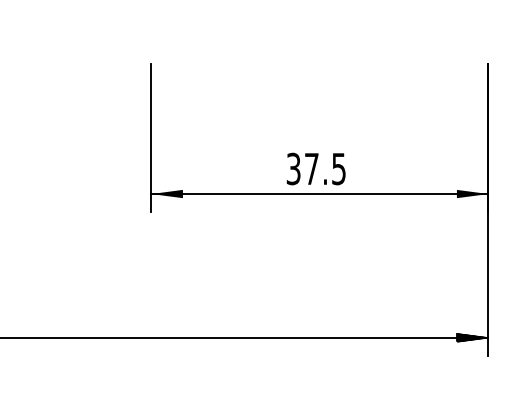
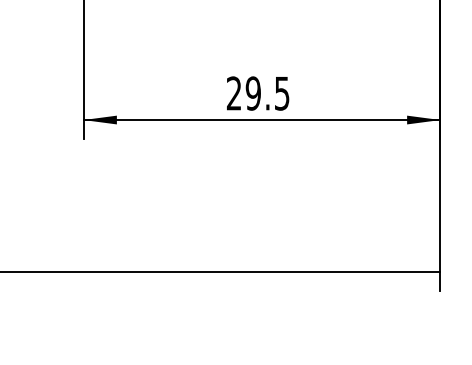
text: (302, 168) -> (243, 92), 37.5 -> 29.5
hatch: (472, 337) -> (423, 271), removed

